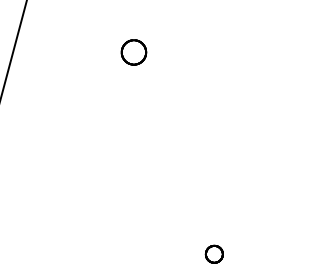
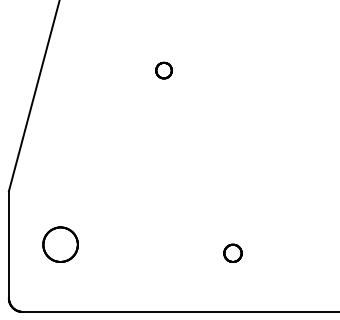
part: (133, 52) -> (163, 70), size x0.62
part: (32, 223) -> (60, 244), added
part: (213, 253) -> (232, 252), moved

